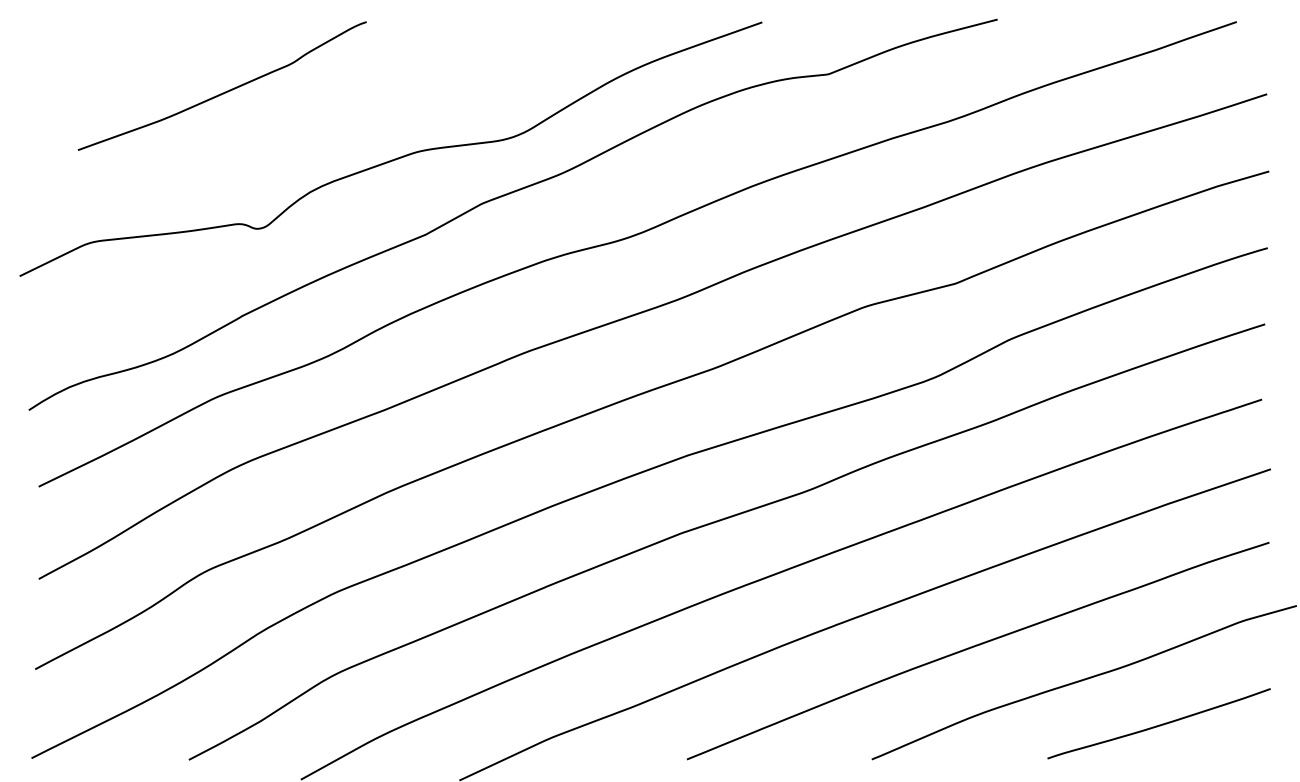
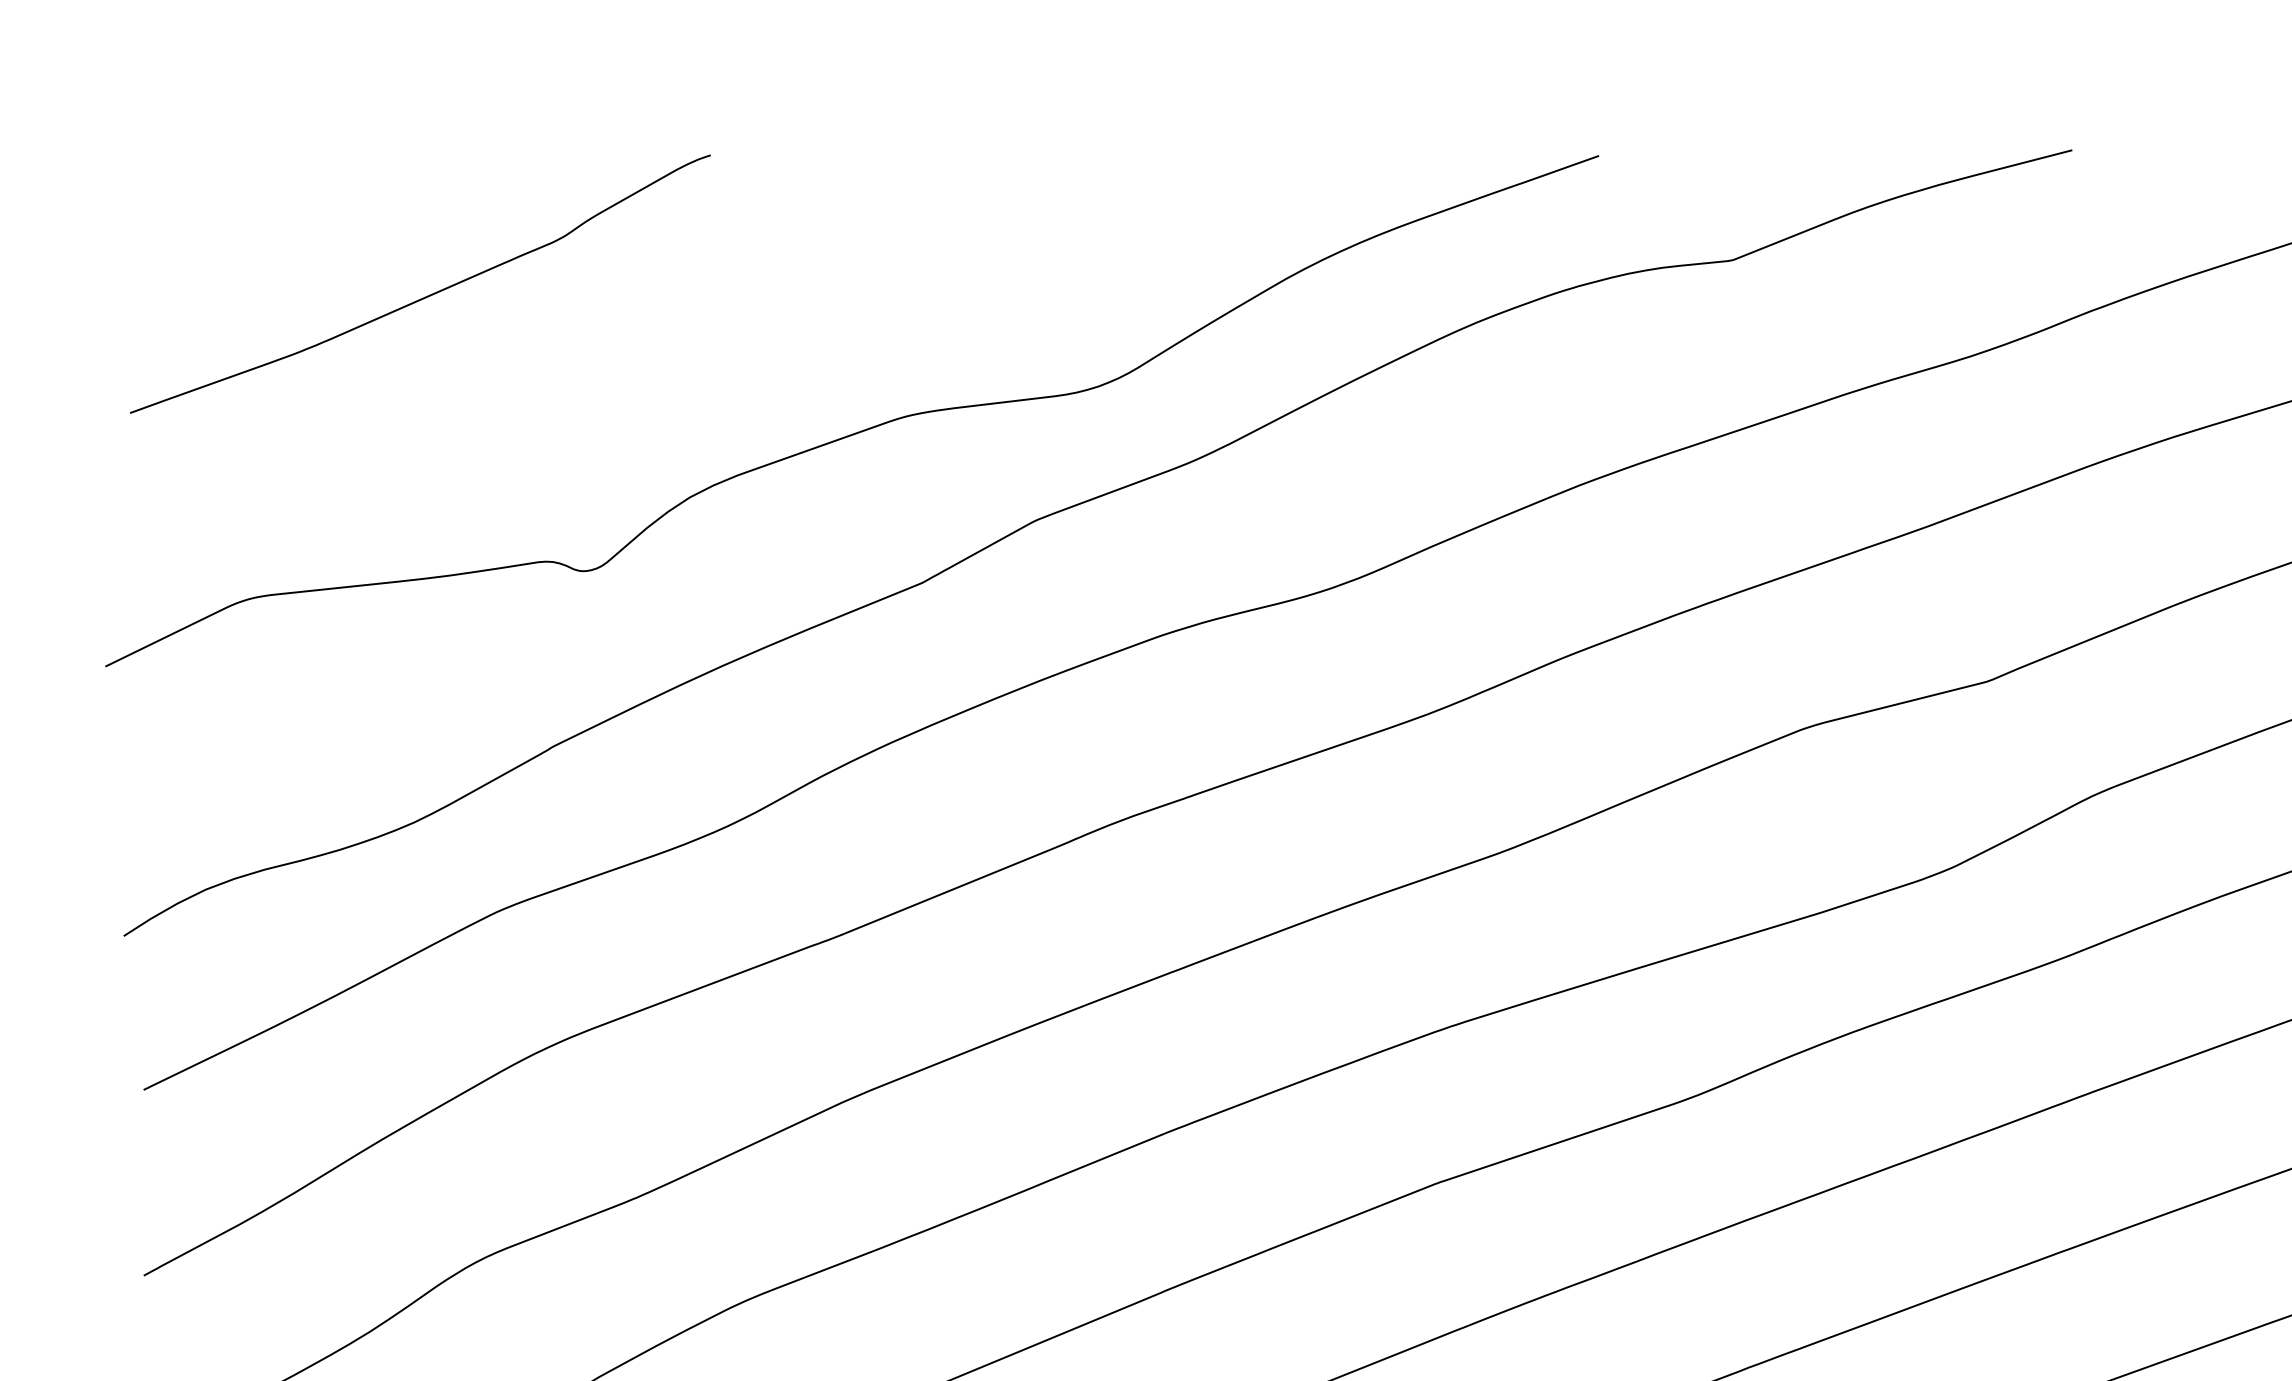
curve: (222, 92) -> (420, 296), moved

